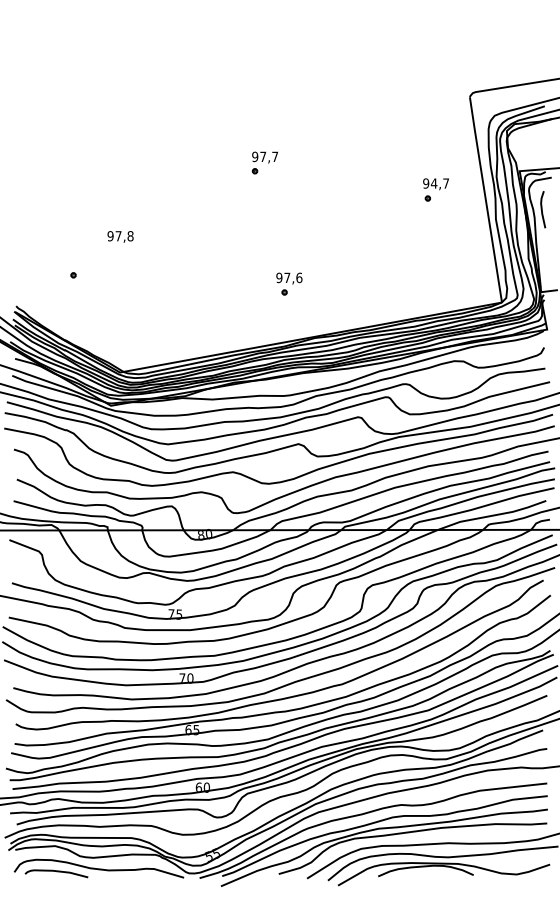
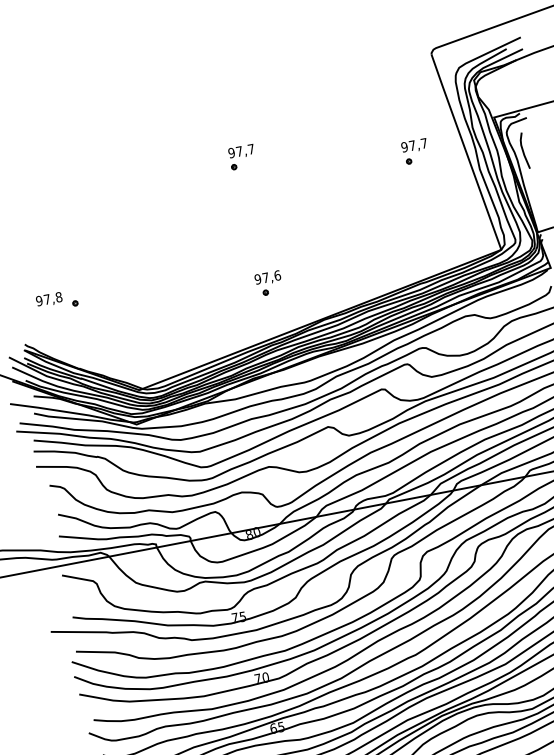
text: (433, 183) -> (411, 145), 94,7 -> 97,7
text: (120, 236) -> (49, 299), moved
part: (289, 283) -> (268, 282), moved

